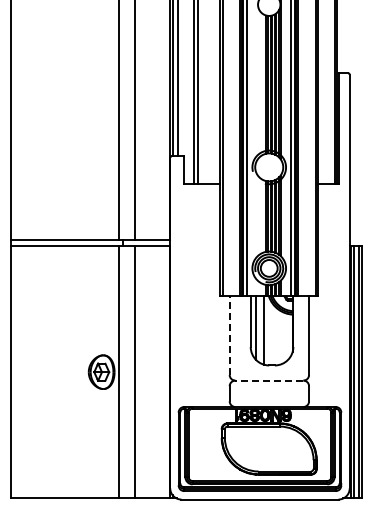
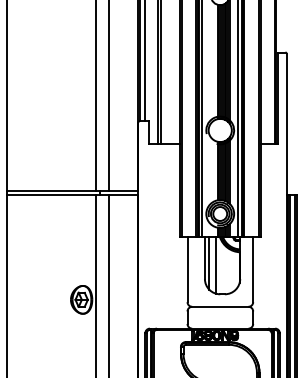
line: (229, 335) -> (187, 269), dashed -> solid
line: (268, 380) -> (219, 306), dashed -> solid

